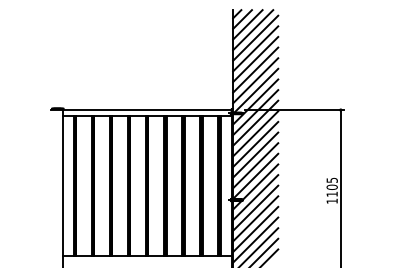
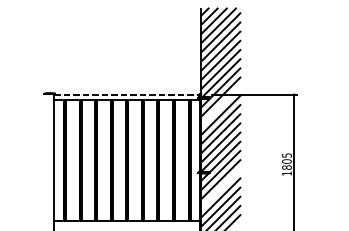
line: (147, 110) -> (127, 95), solid -> dashed
line: (255, 122) -> (220, 105), removed
text: (331, 193) -> (286, 166), 1105 -> 1805
line: (255, 218) -> (220, 188), removed

